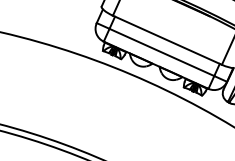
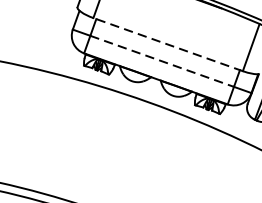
line: (167, 40) -> (168, 44), solid -> dashed
line: (162, 52) -> (162, 61), solid -> dashed

